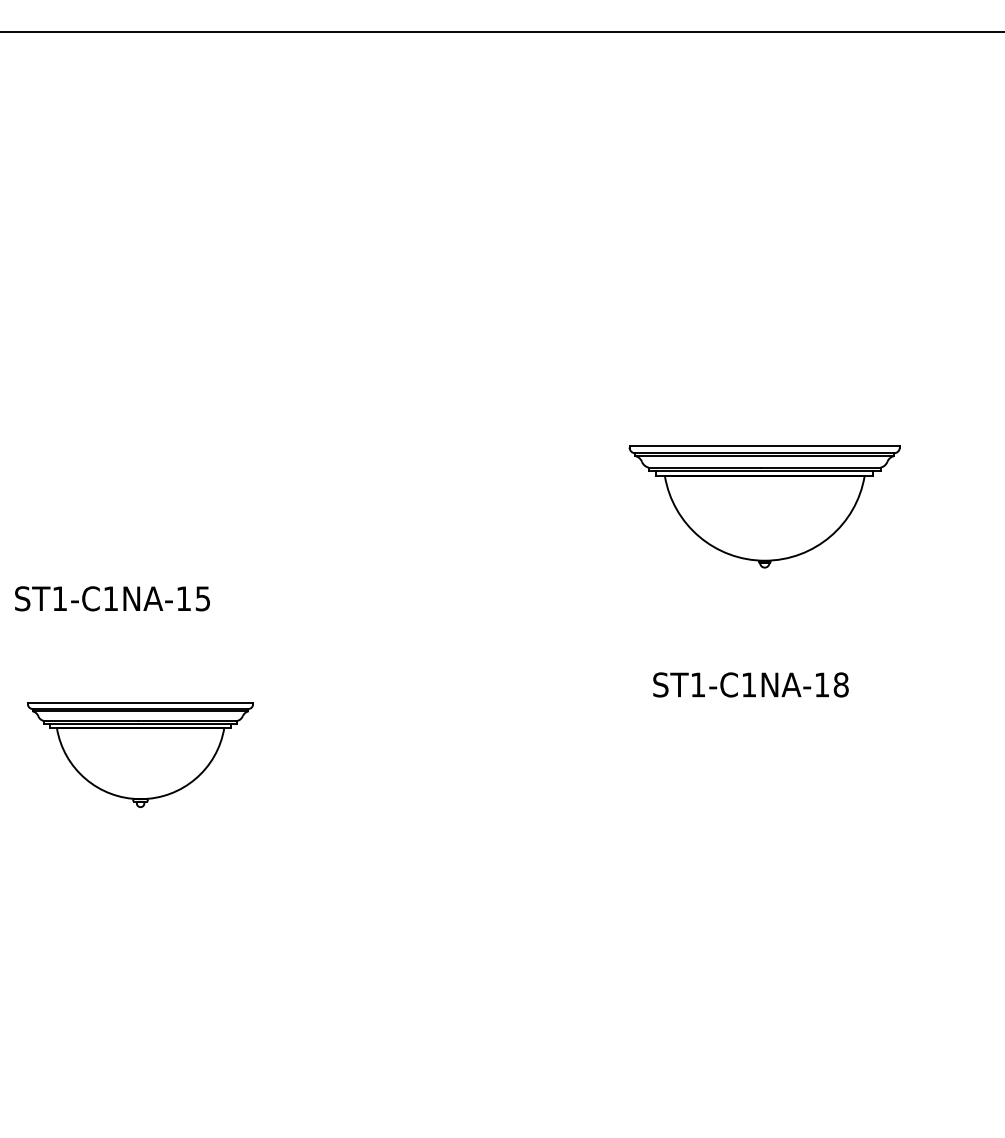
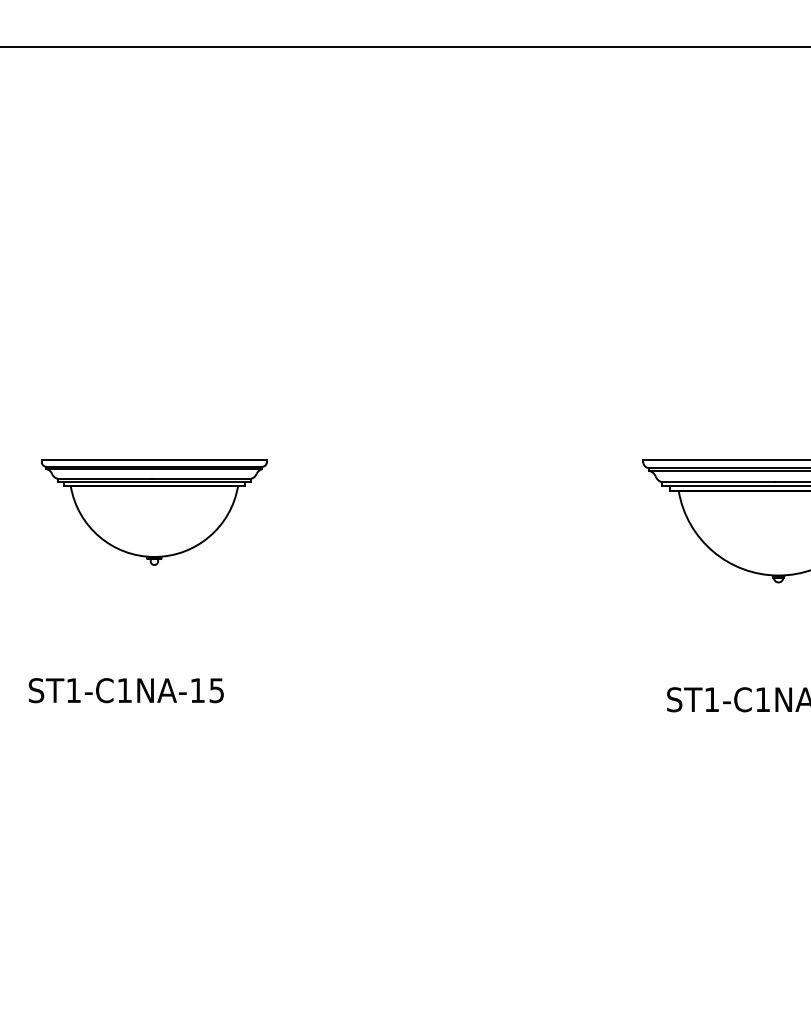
text: (112, 598) -> (126, 690), moved
part: (140, 754) -> (154, 512), moved

